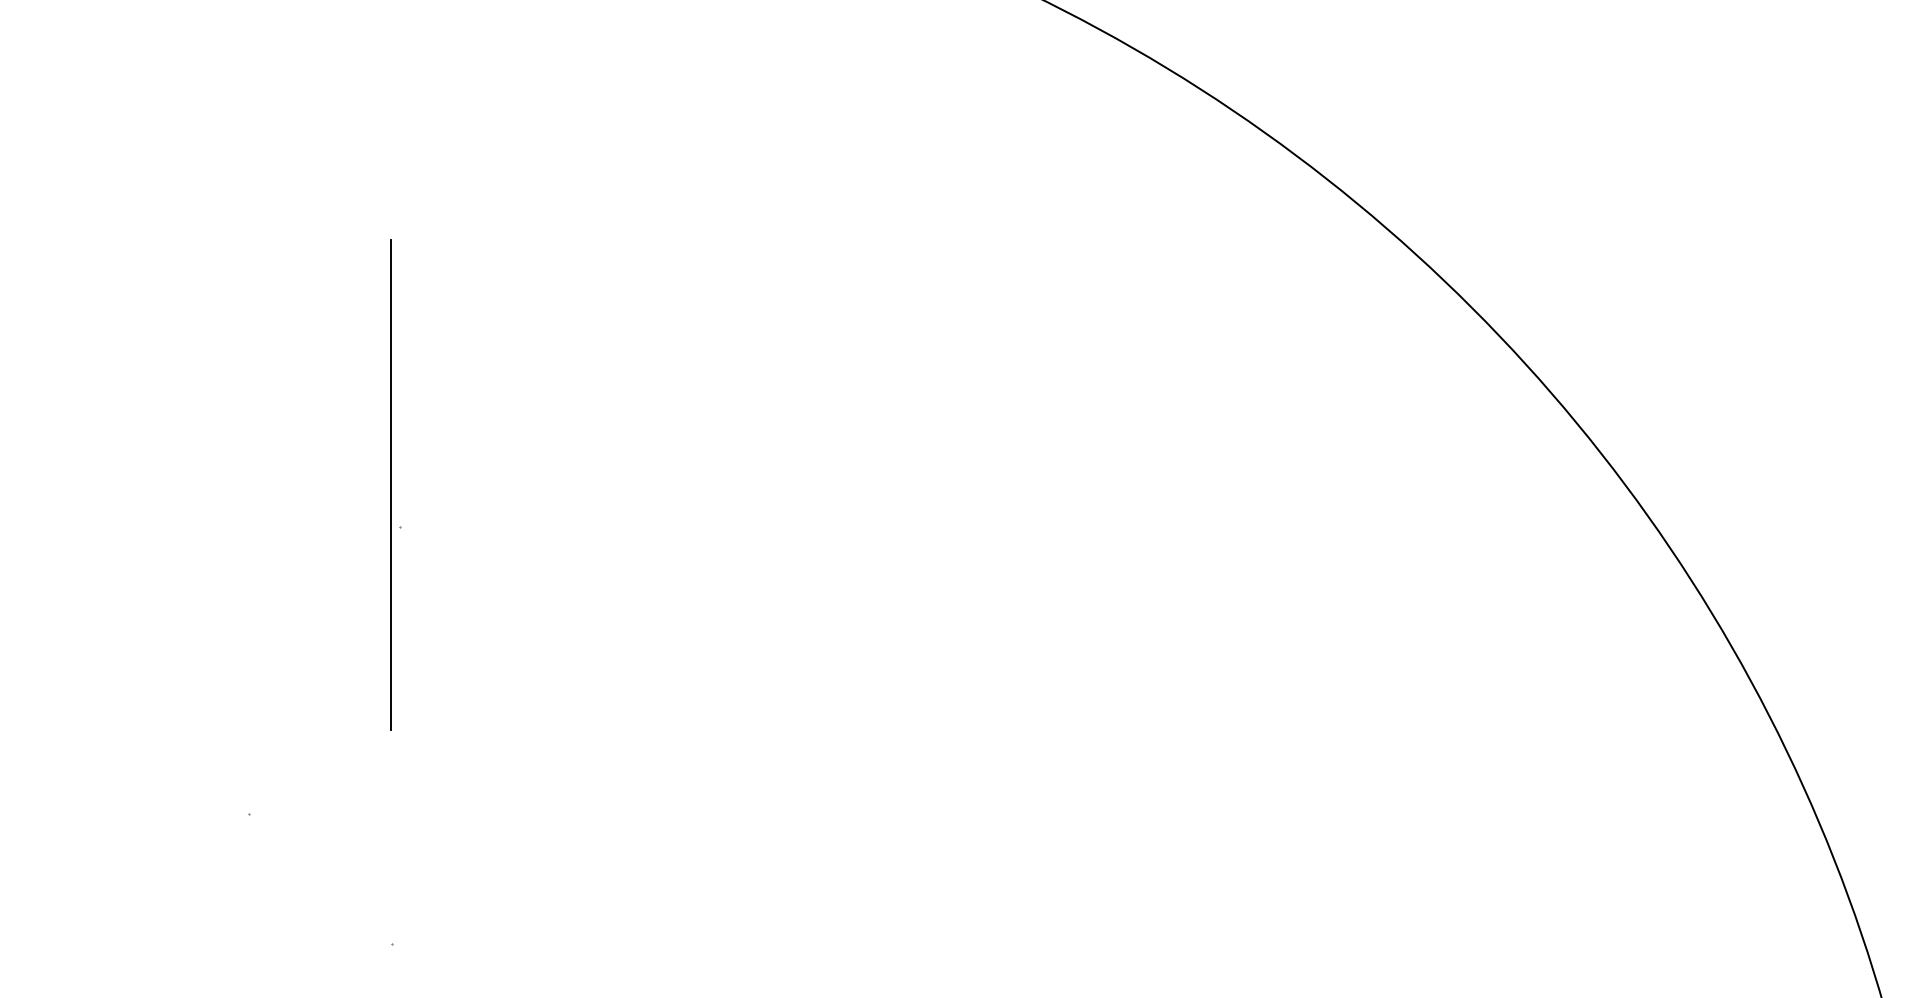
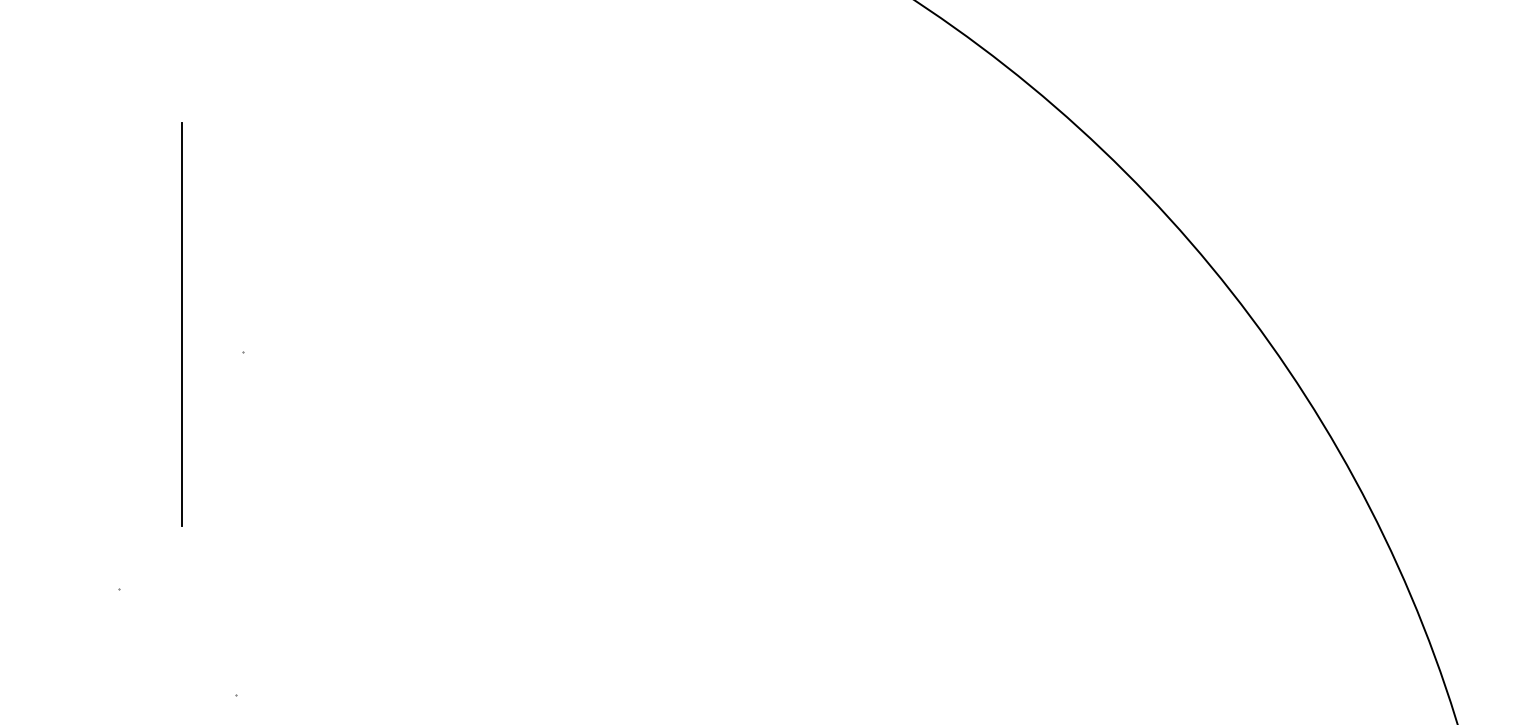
line: (390, 484) -> (182, 323), moved

